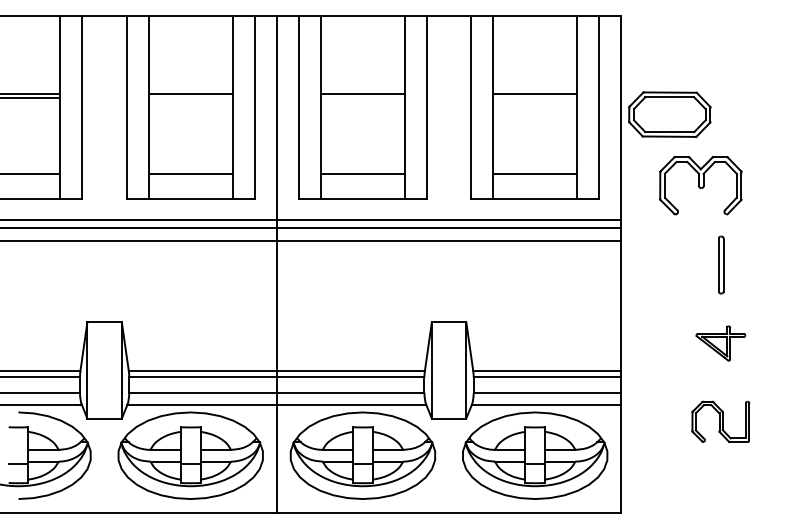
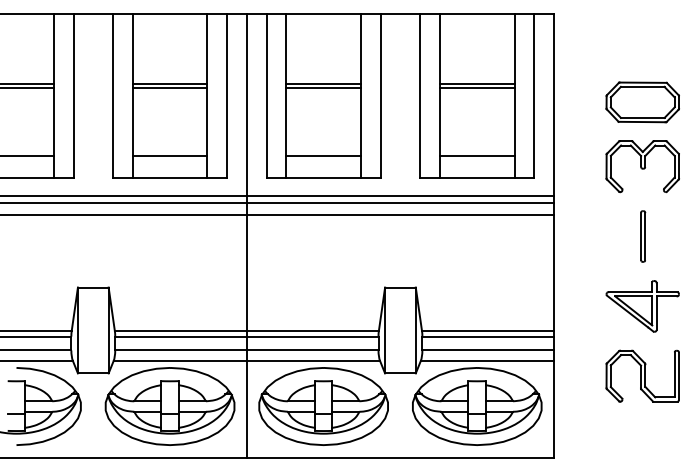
line: (190, 98) -> (169, 87), added
line: (362, 98) -> (323, 87), added
line: (535, 98) -> (477, 87), added
part: (669, 114) -> (642, 102), moved
part: (700, 185) -> (642, 166), moved
part: (720, 343) -> (642, 306), size x1.67
part: (720, 421) -> (642, 375), size x1.43

